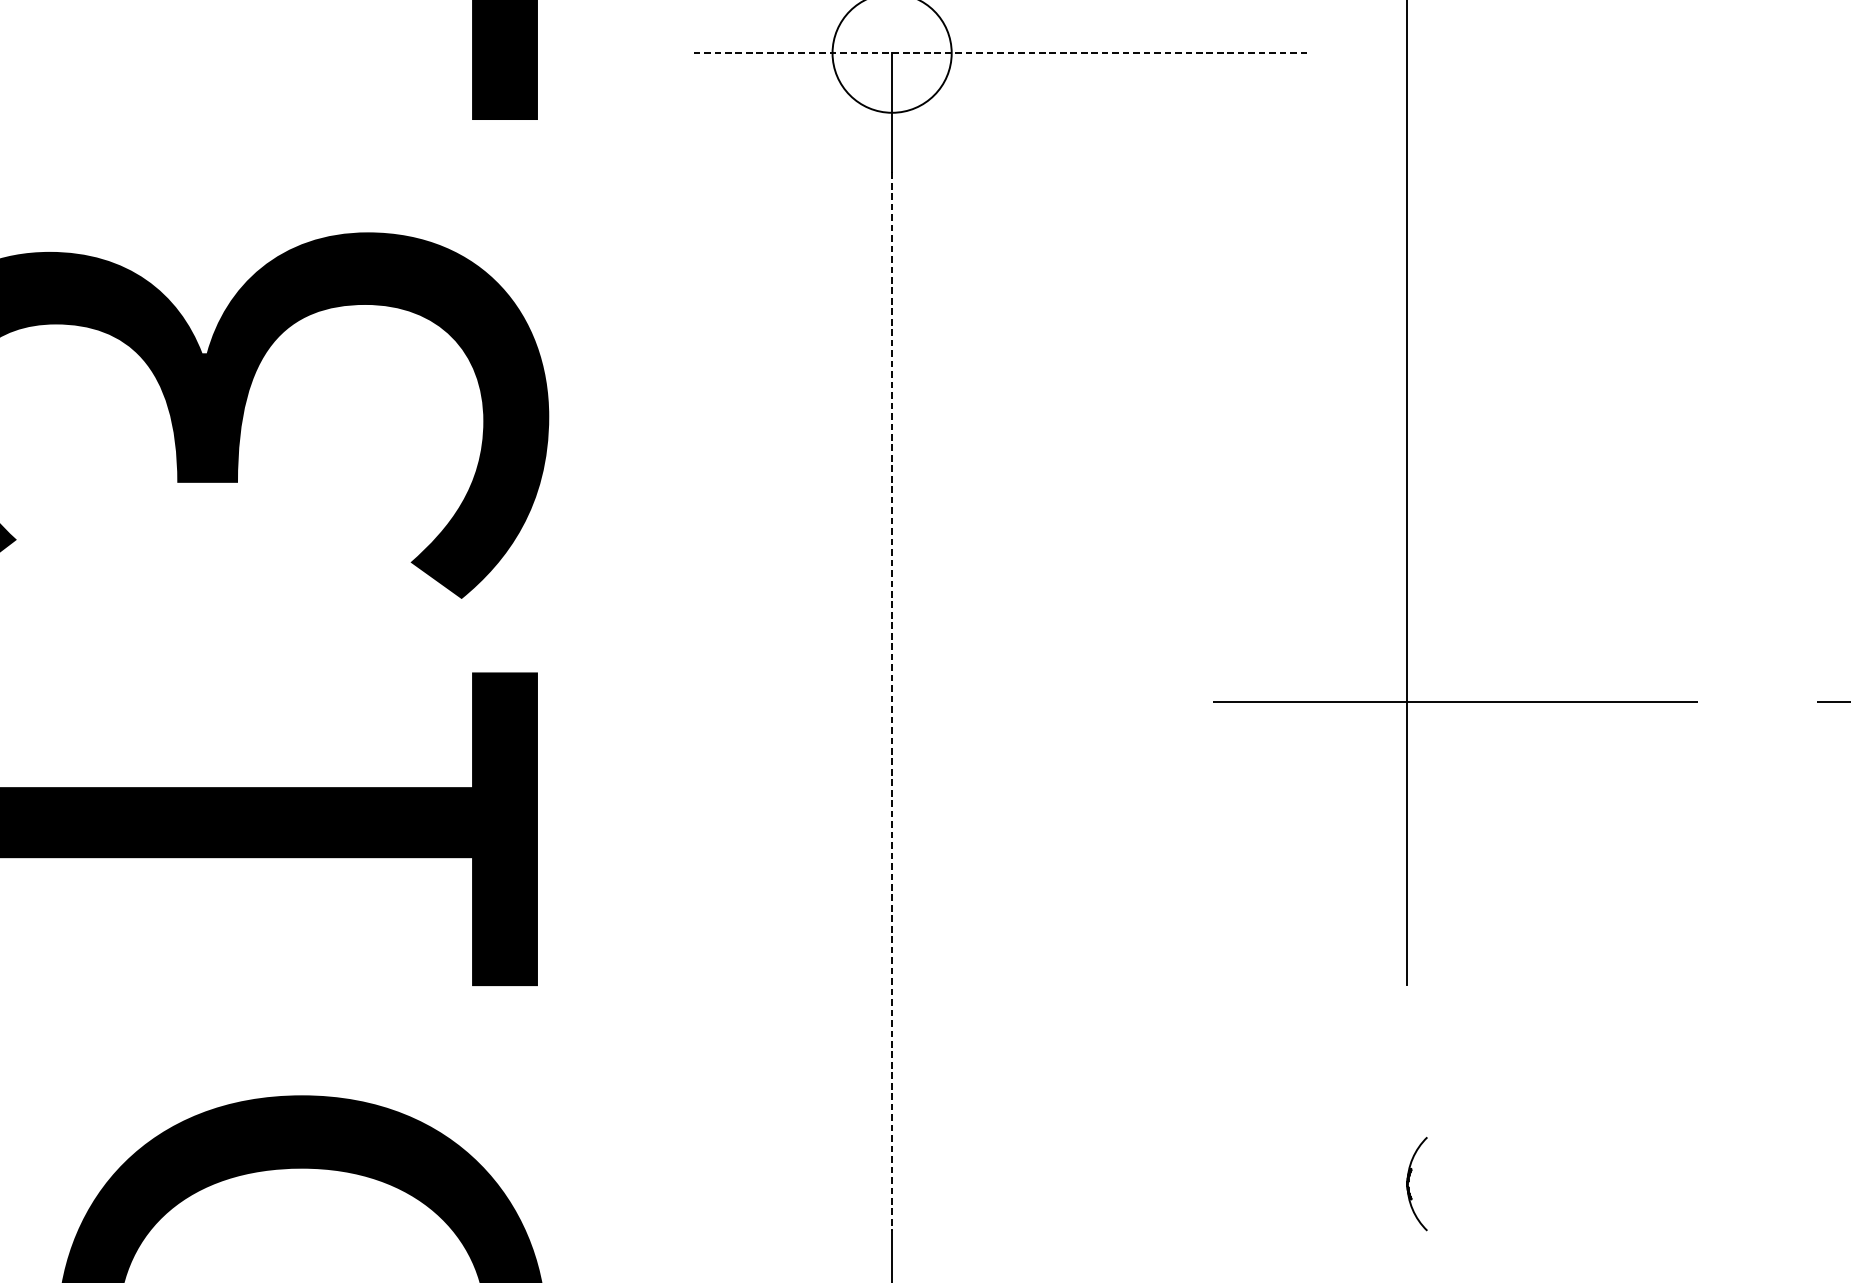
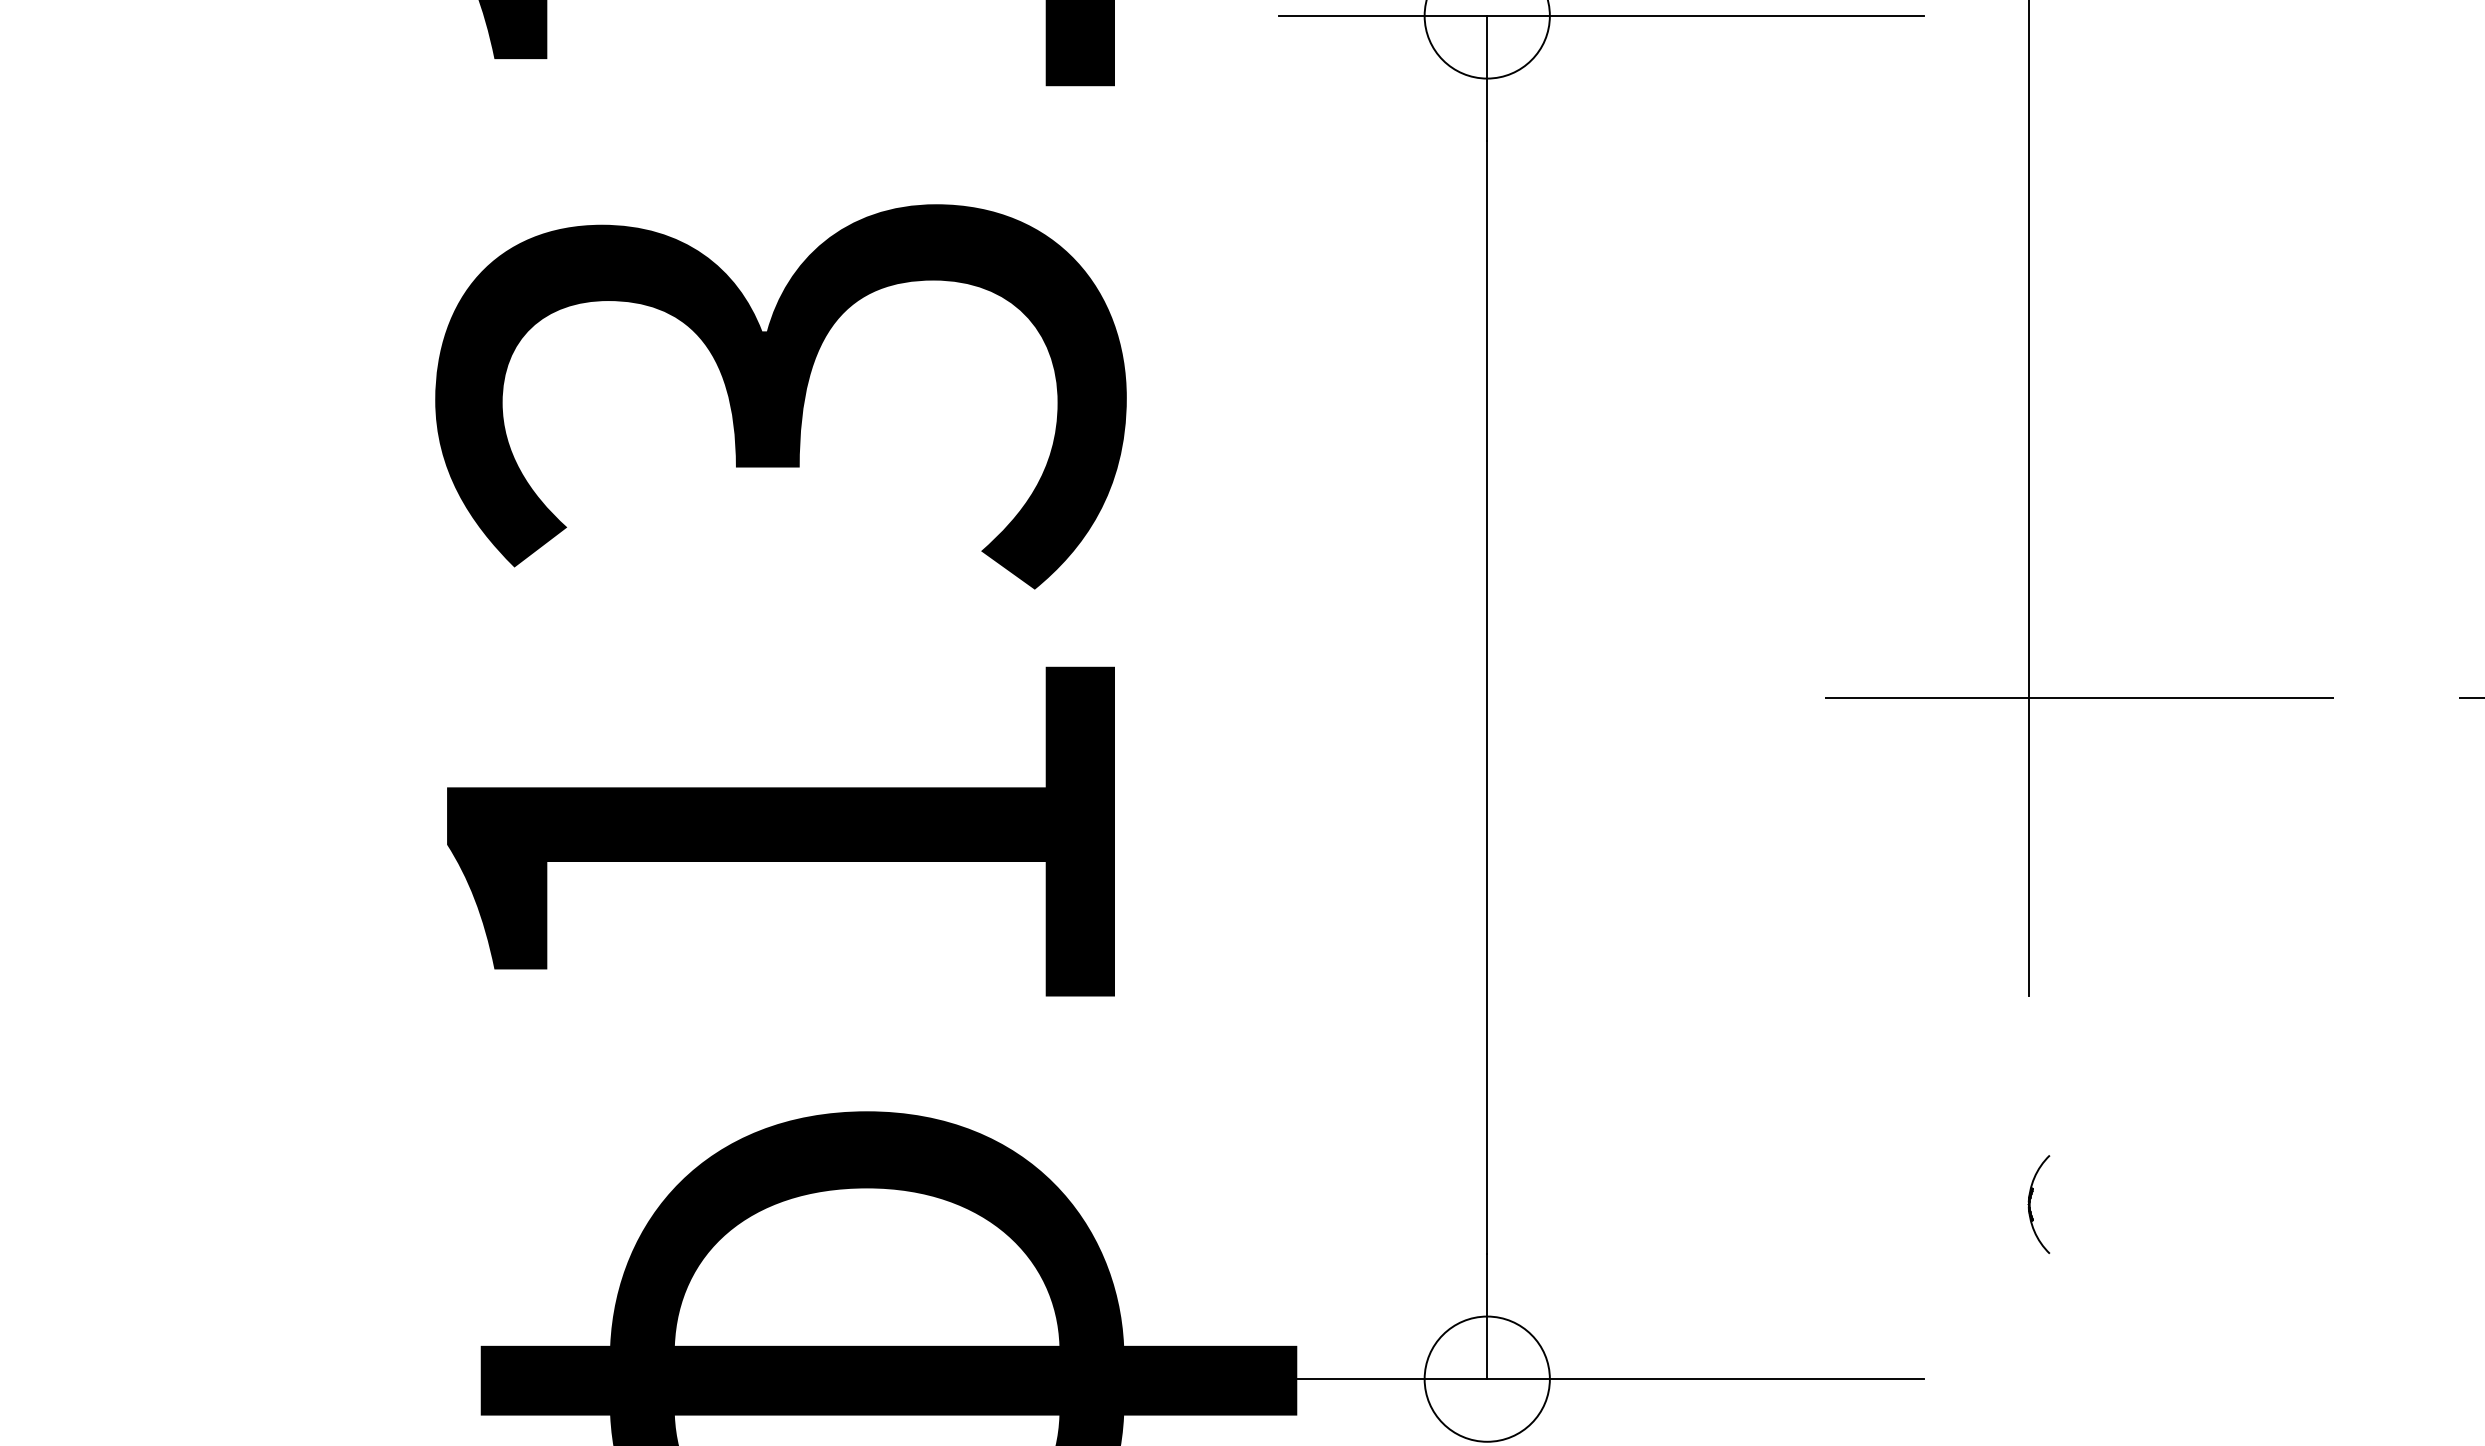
line: (1000, 52) -> (1601, 15), dashed -> solid
line: (892, 702) -> (1487, 698), dashed -> solid

